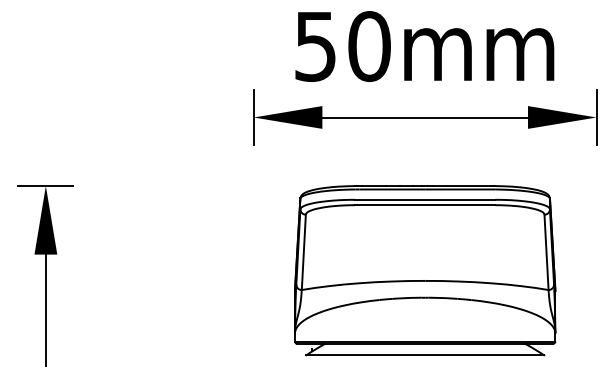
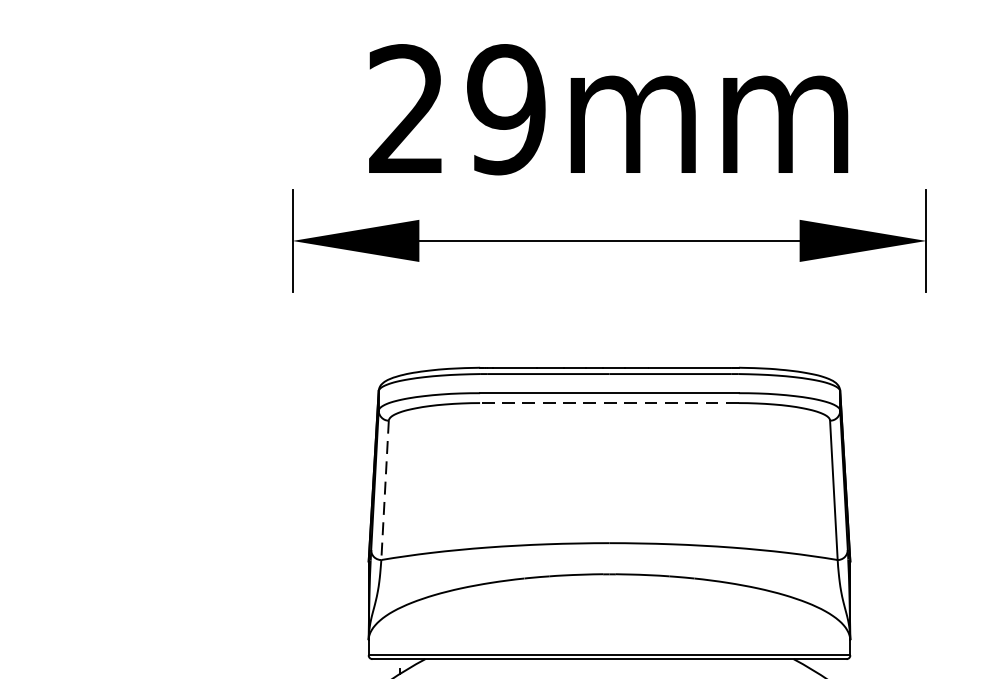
text: (342, 46) -> (456, 109), 50mm -> 29mm
line: (425, 205) -> (610, 403), solid -> dashed
line: (303, 252) -> (384, 490), solid -> dashed

